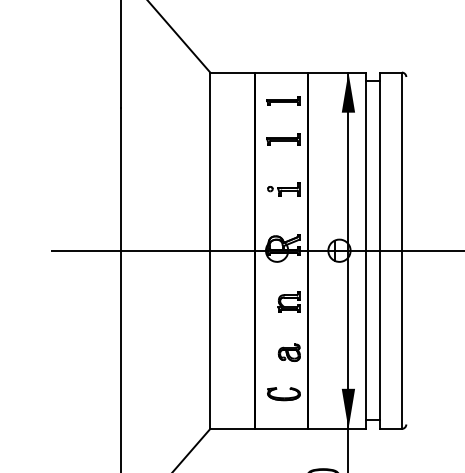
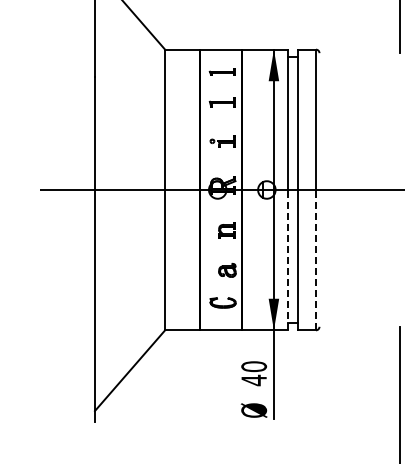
line: (365, 339) -> (287, 259), solid -> dashed
line: (402, 339) -> (316, 259), solid -> dashed

